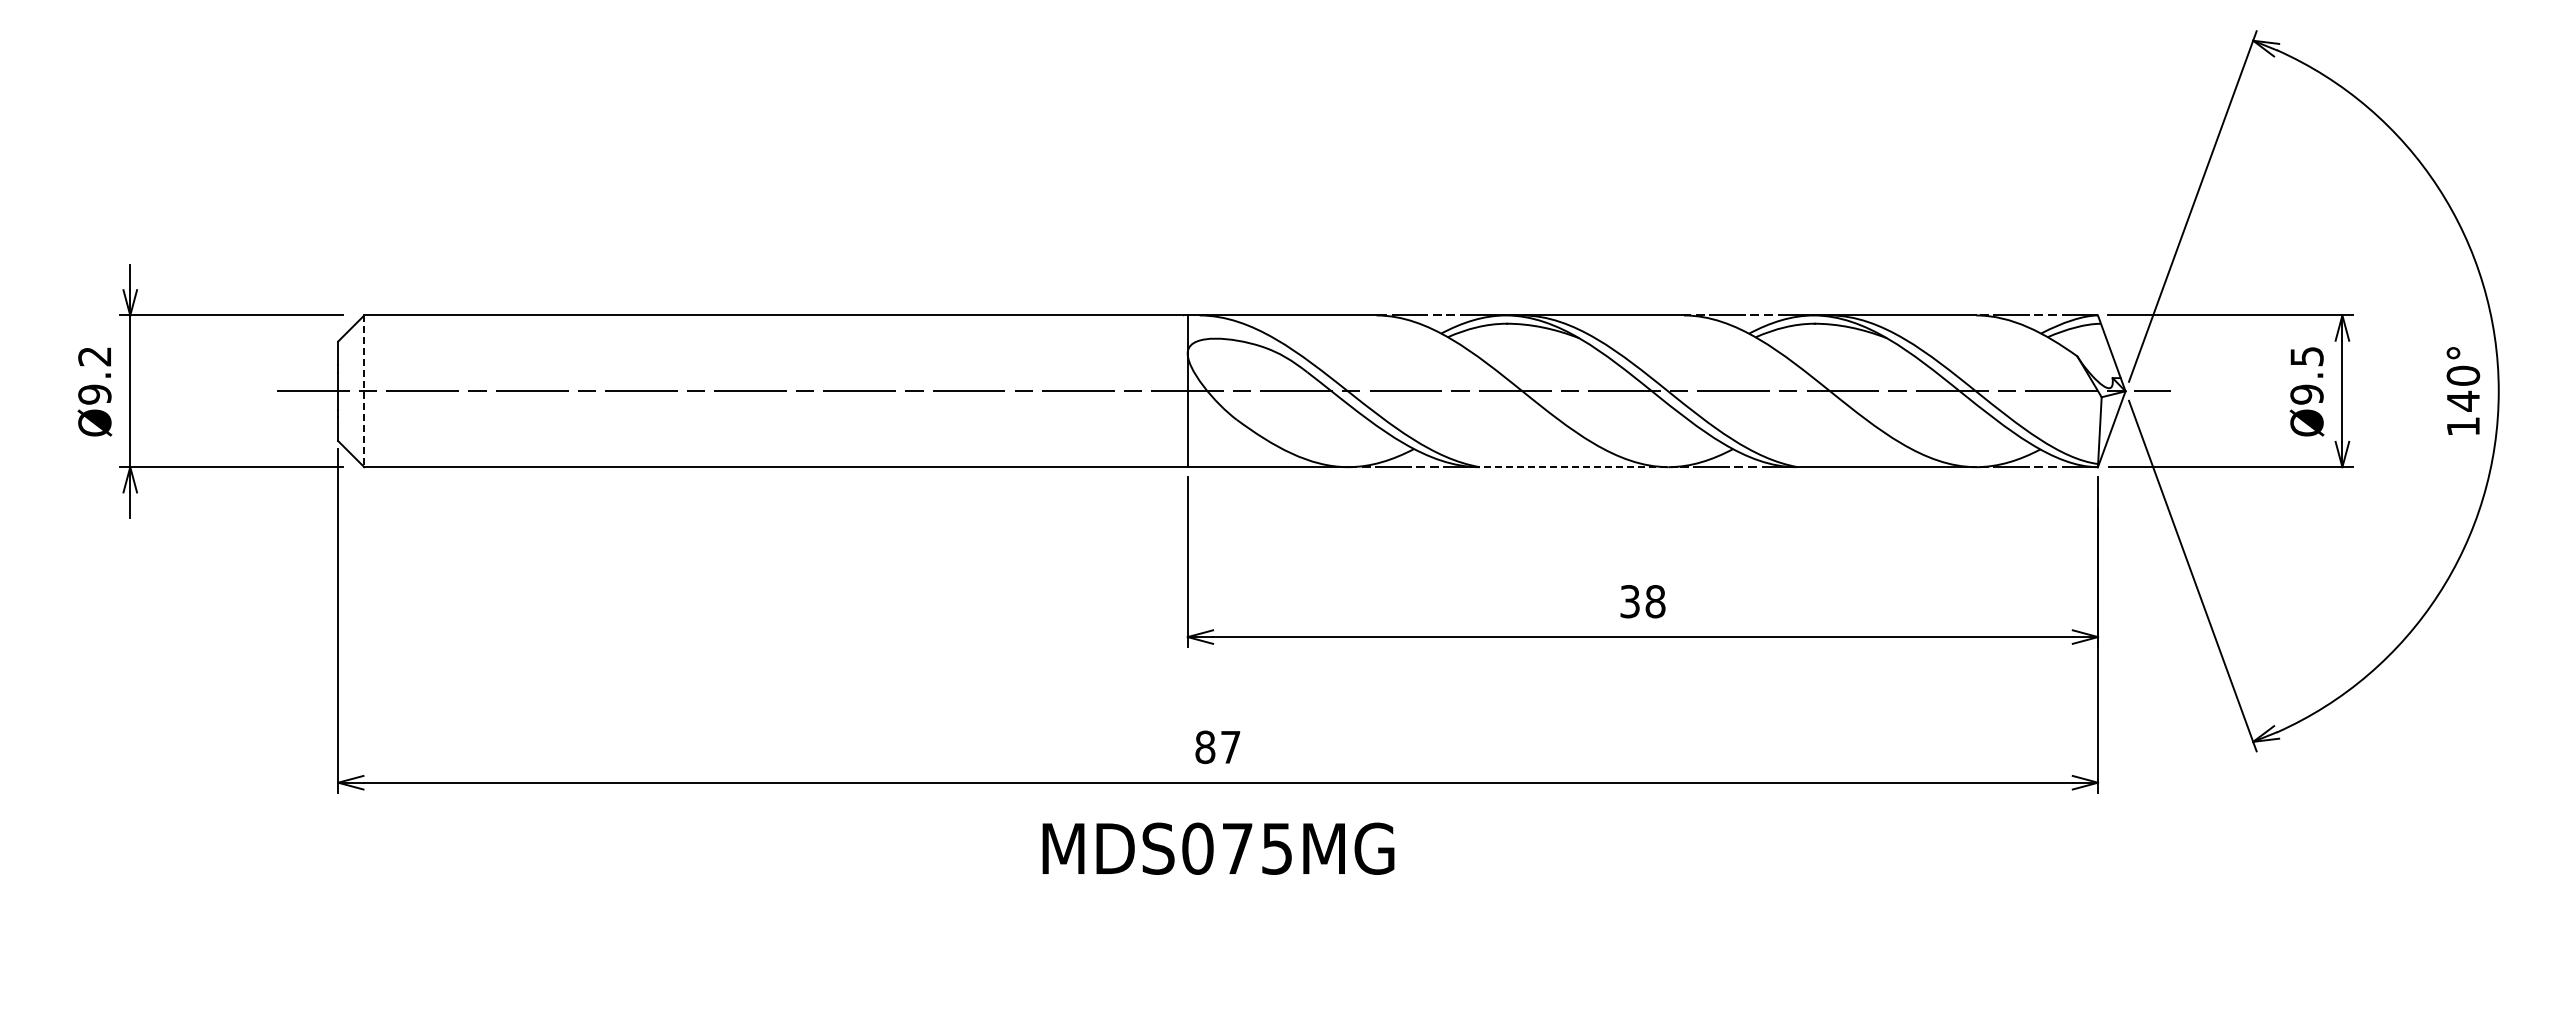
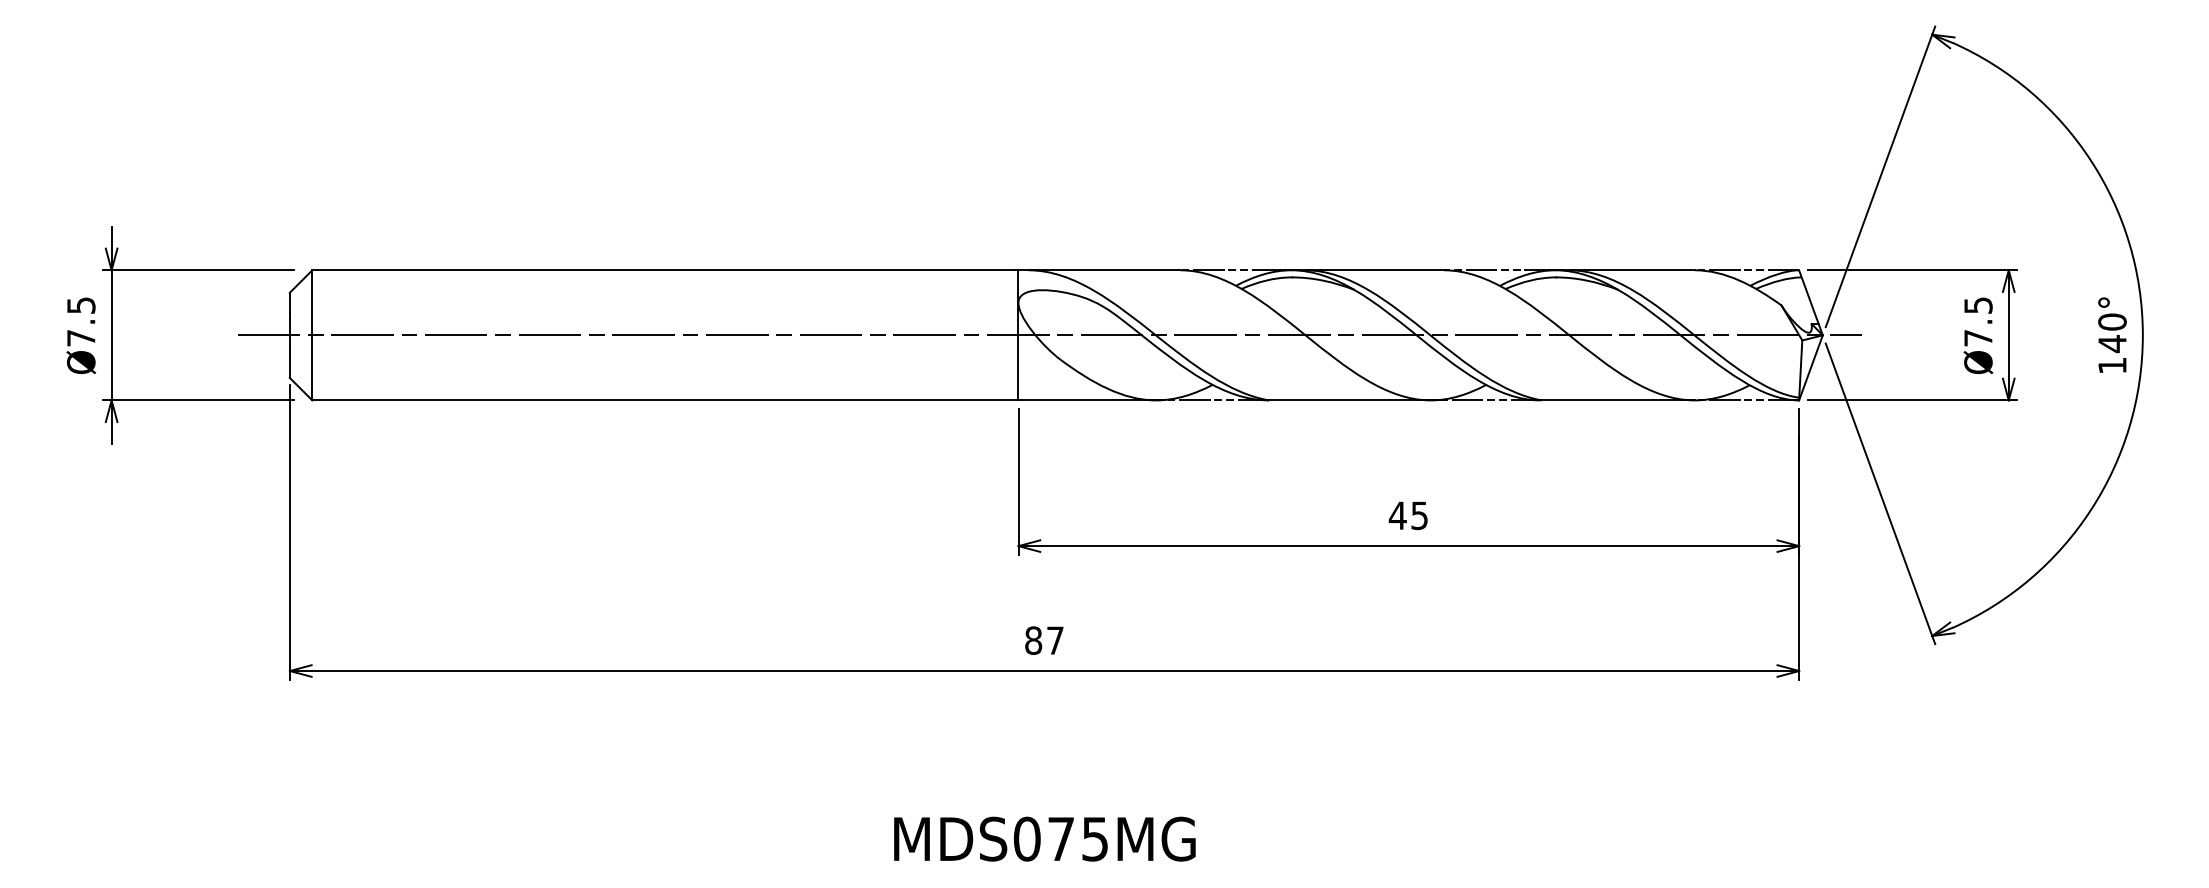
text: (94, 375) -> (80, 321), Ø9.2 -> Ø7.5
line: (364, 391) -> (312, 335), dashed -> solid
text: (2306, 394) -> (1977, 338), Ø9.5 -> Ø7.5
line: (1578, 467) -> (1353, 400), dashed -> solid
text: (1642, 601) -> (1408, 515), 38 -> 45
text: (1218, 848) -> (1044, 838), moved

